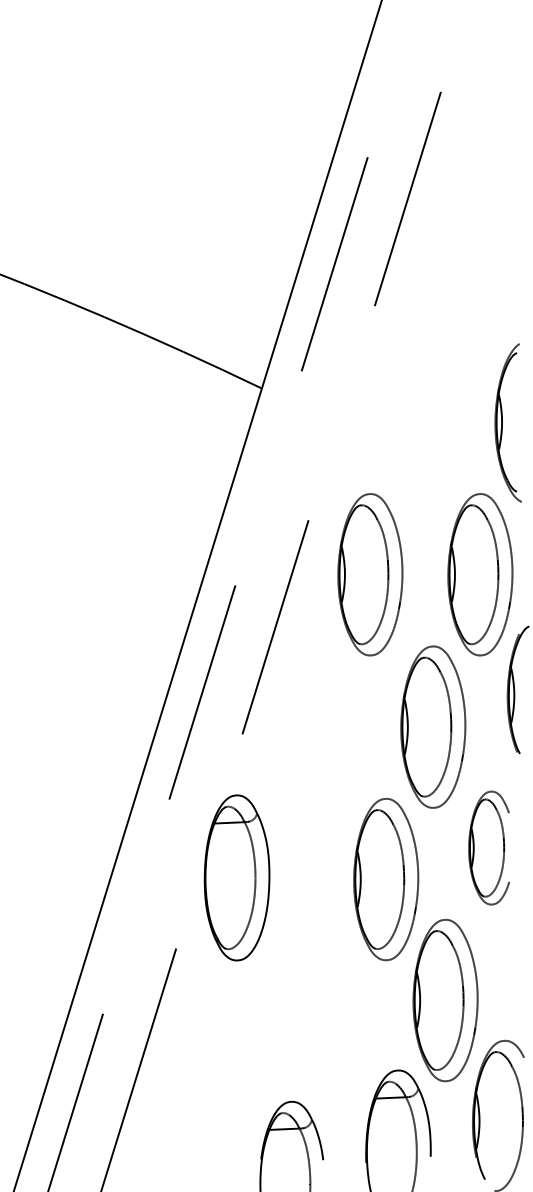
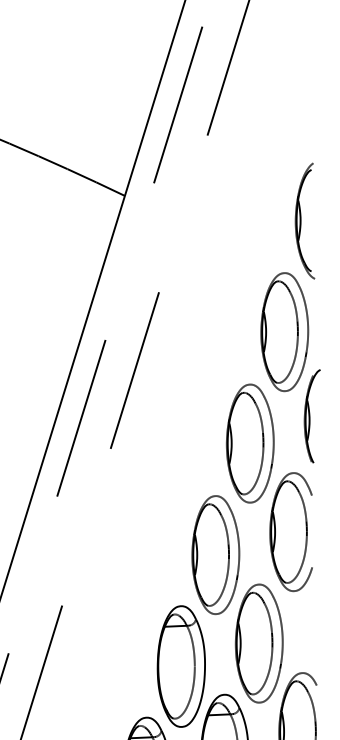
part: (370, 574) -> (204, 331), removed
part: (488, 847) -> (290, 531), size x1.43
part: (236, 877) -> (180, 666), moved

